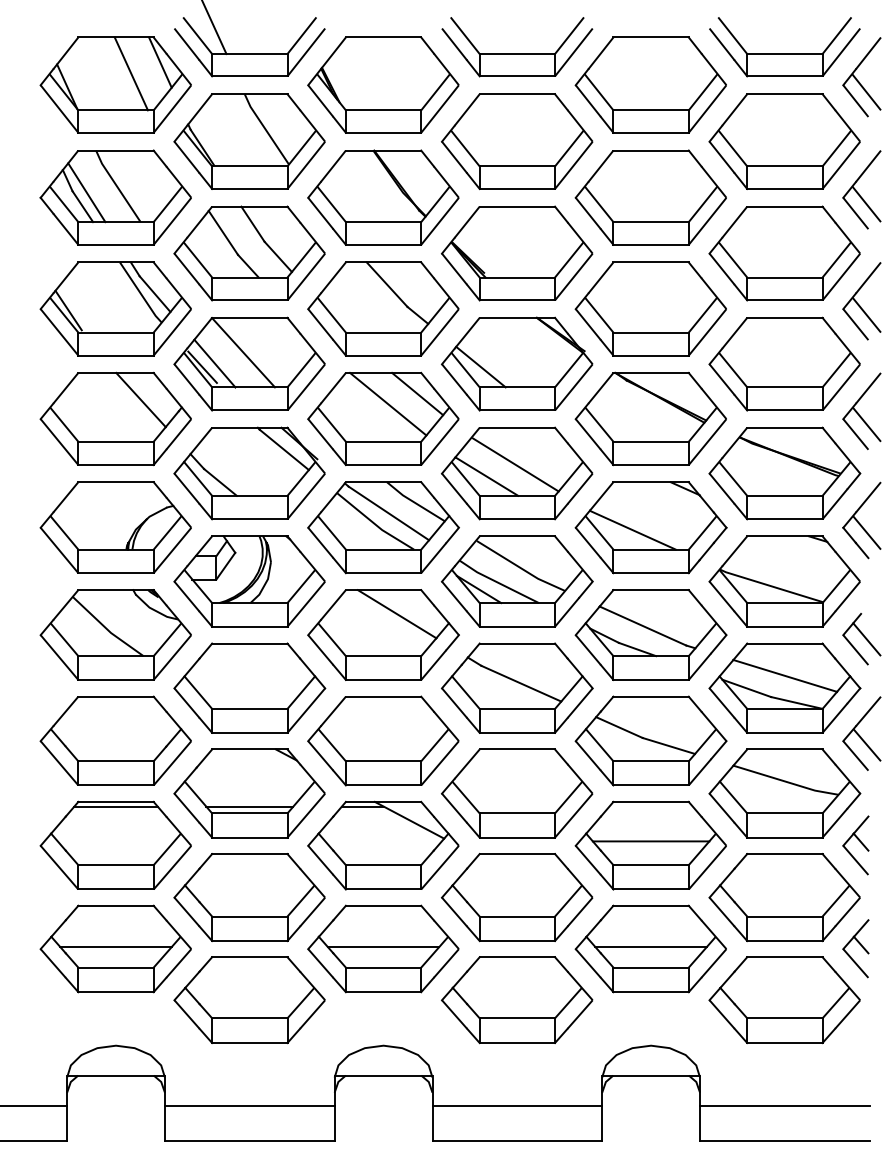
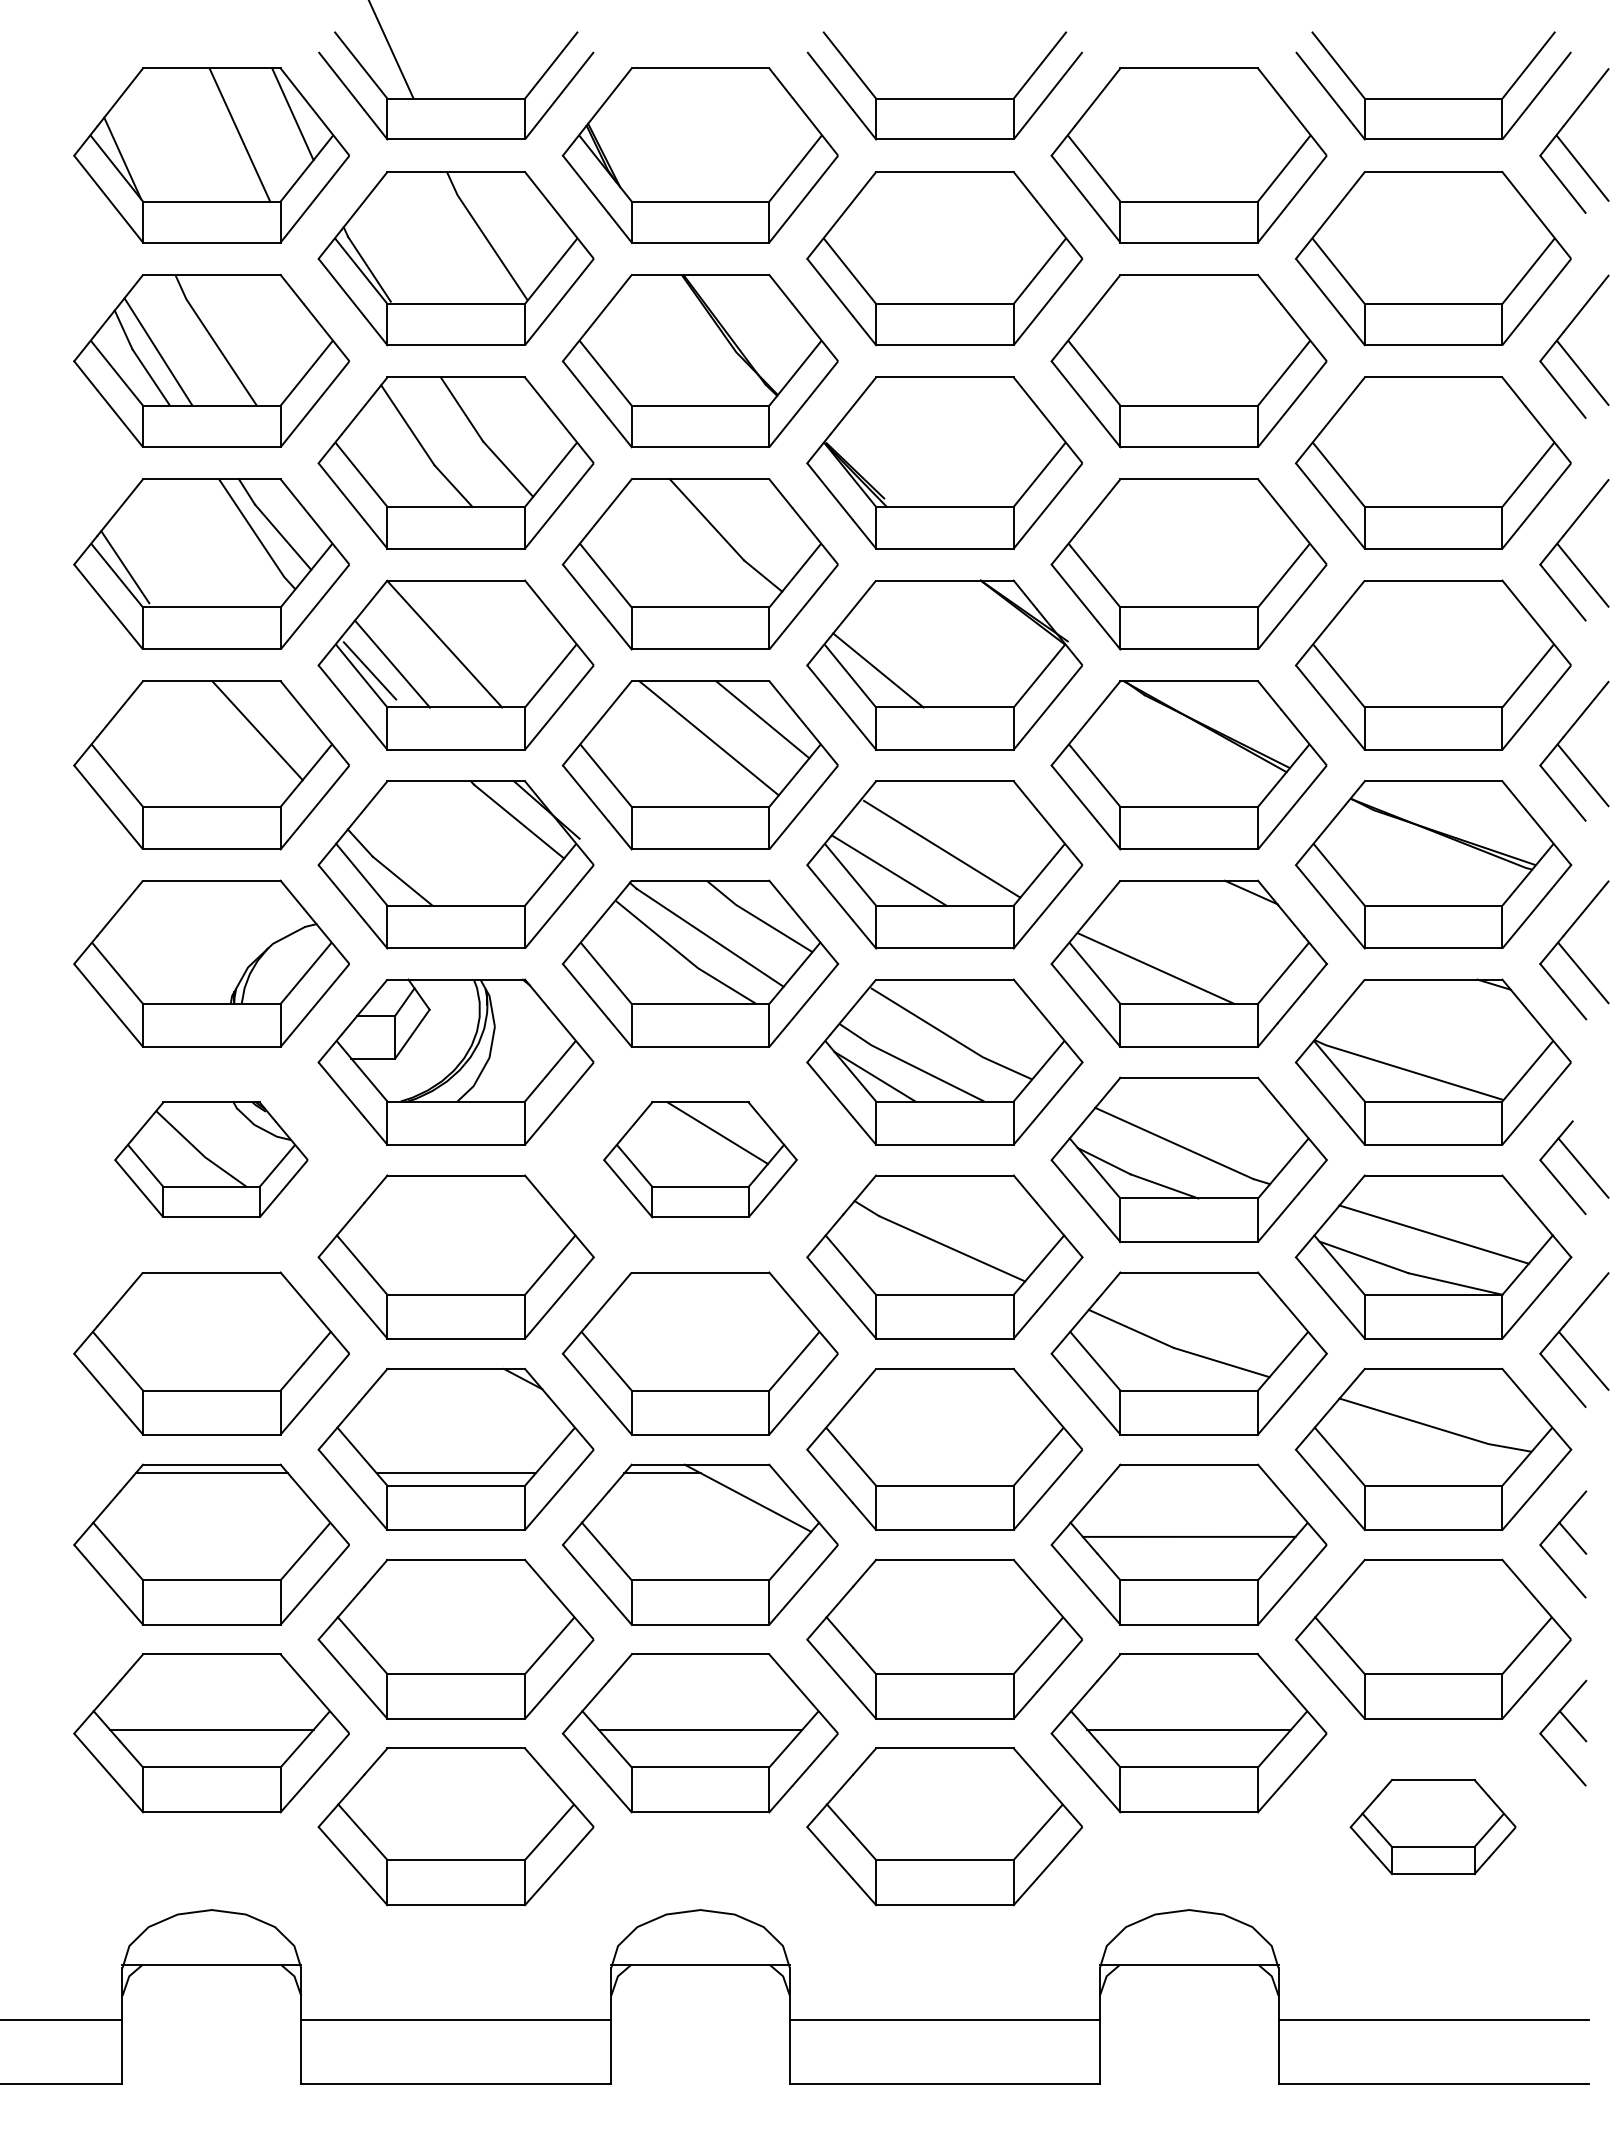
part: (115, 634) -> (210, 1158), size x0.7
part: (383, 634) -> (700, 1158), size x0.7
part: (784, 1000) -> (1432, 1827), size x0.6

